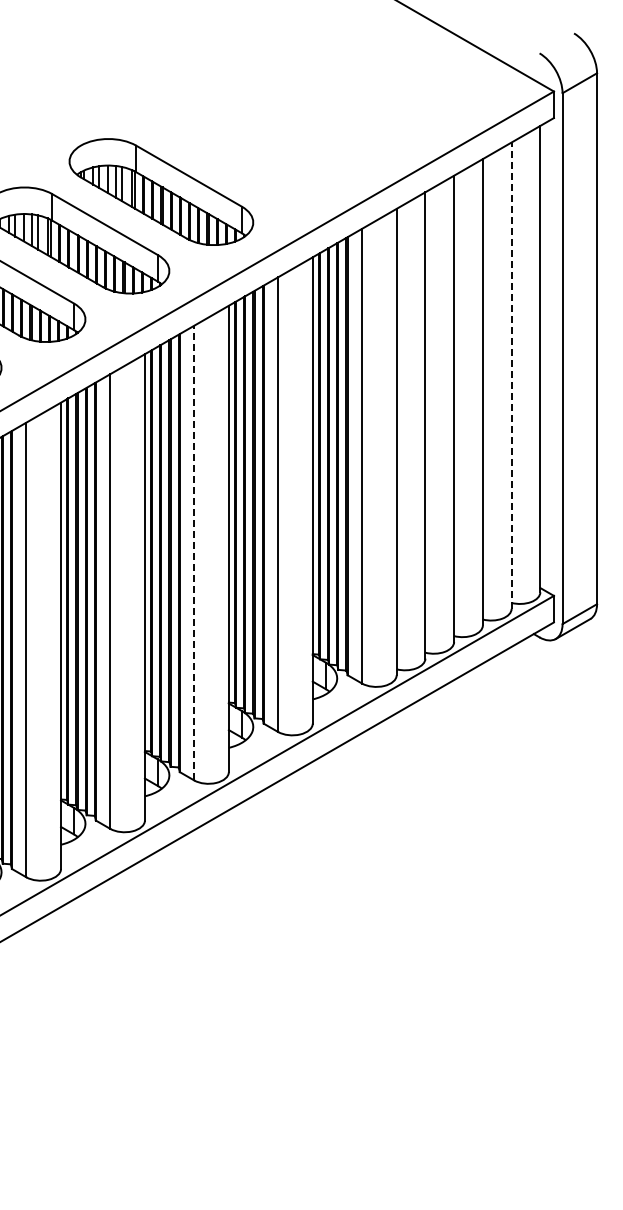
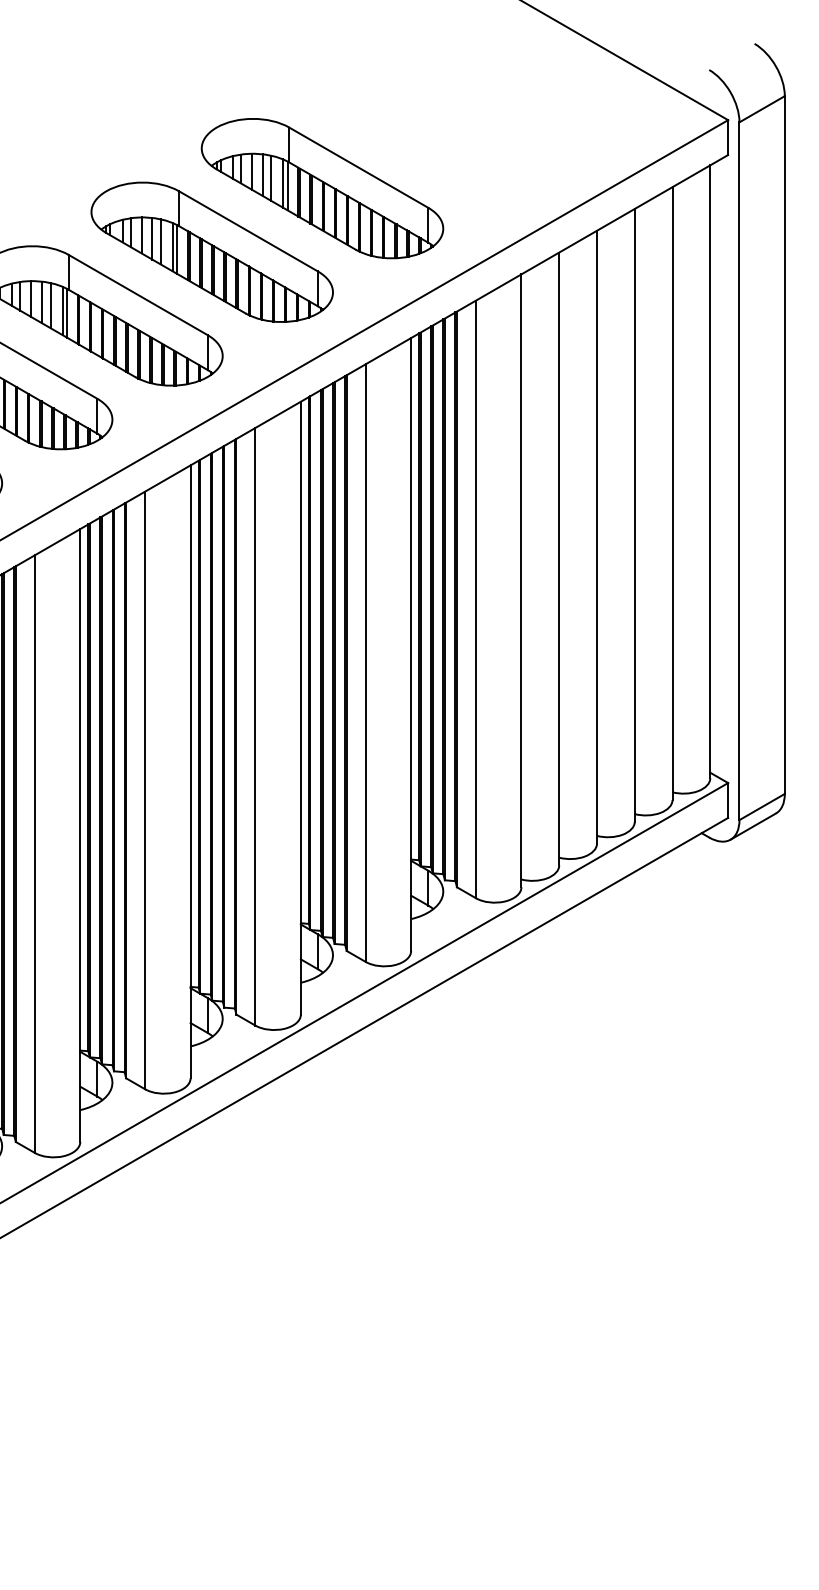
part: (244, 143) -> (321, 188), added
line: (511, 375) -> (672, 493), dashed -> solid
line: (194, 552) -> (255, 725), dashed -> solid

